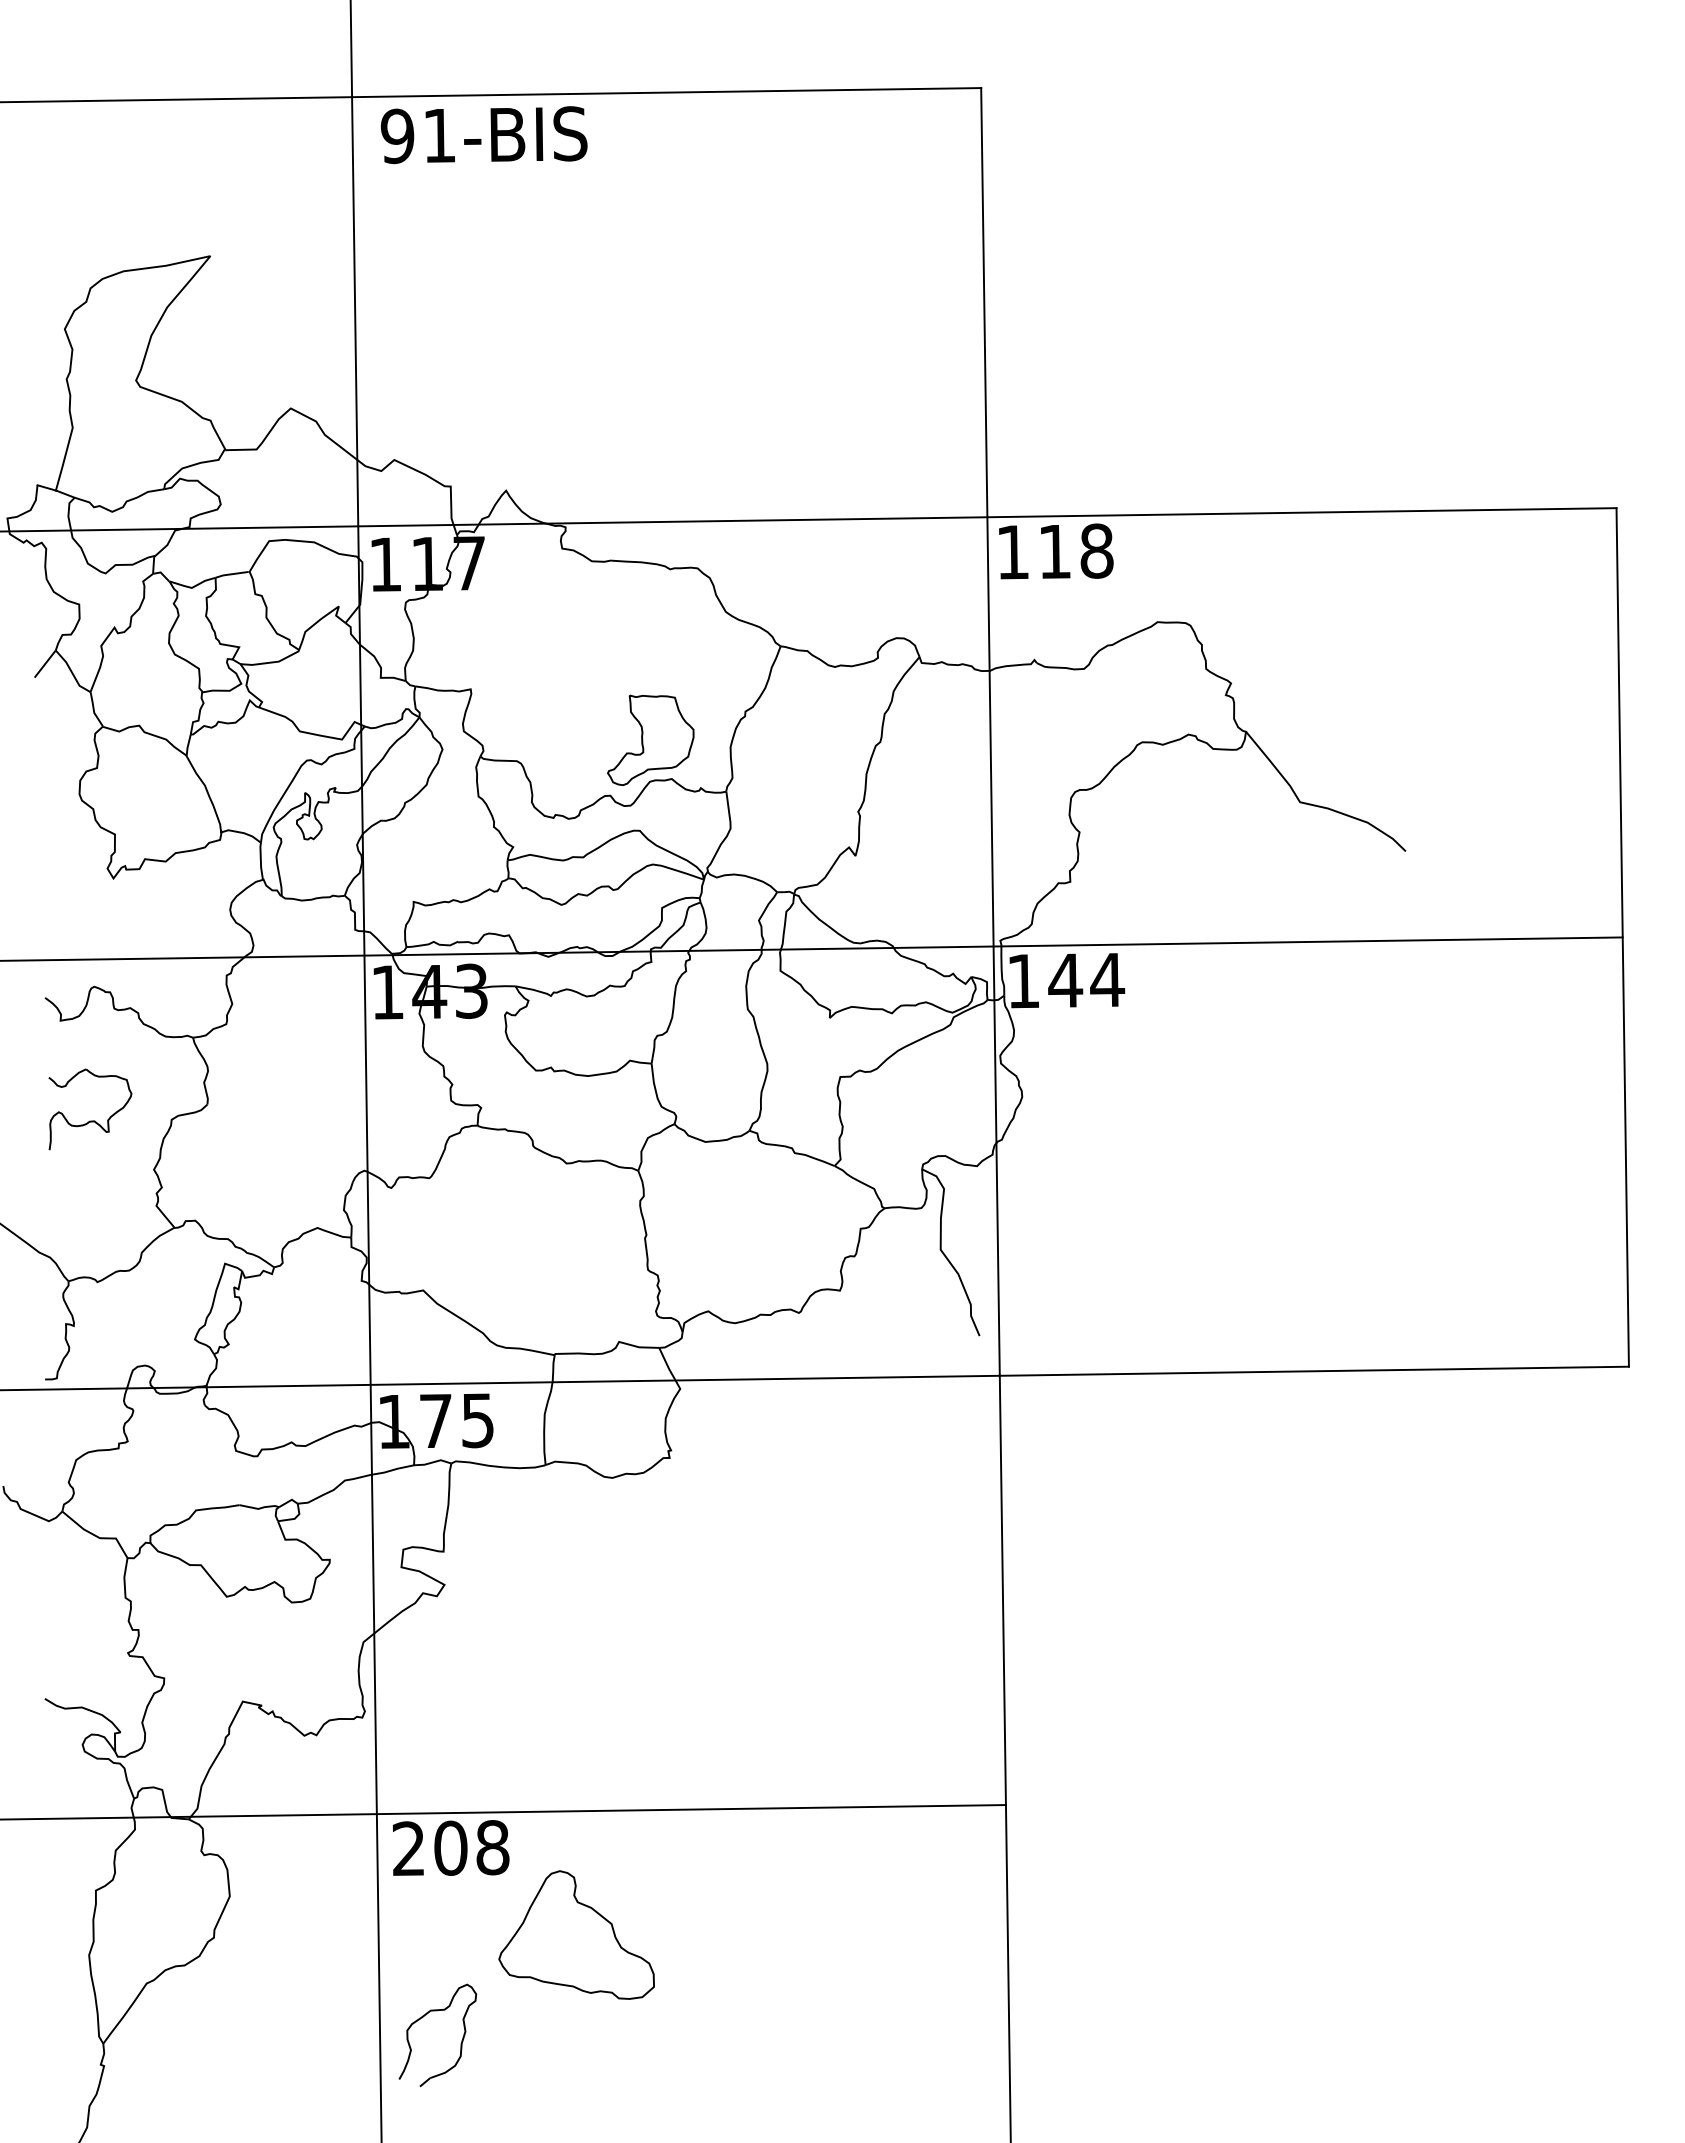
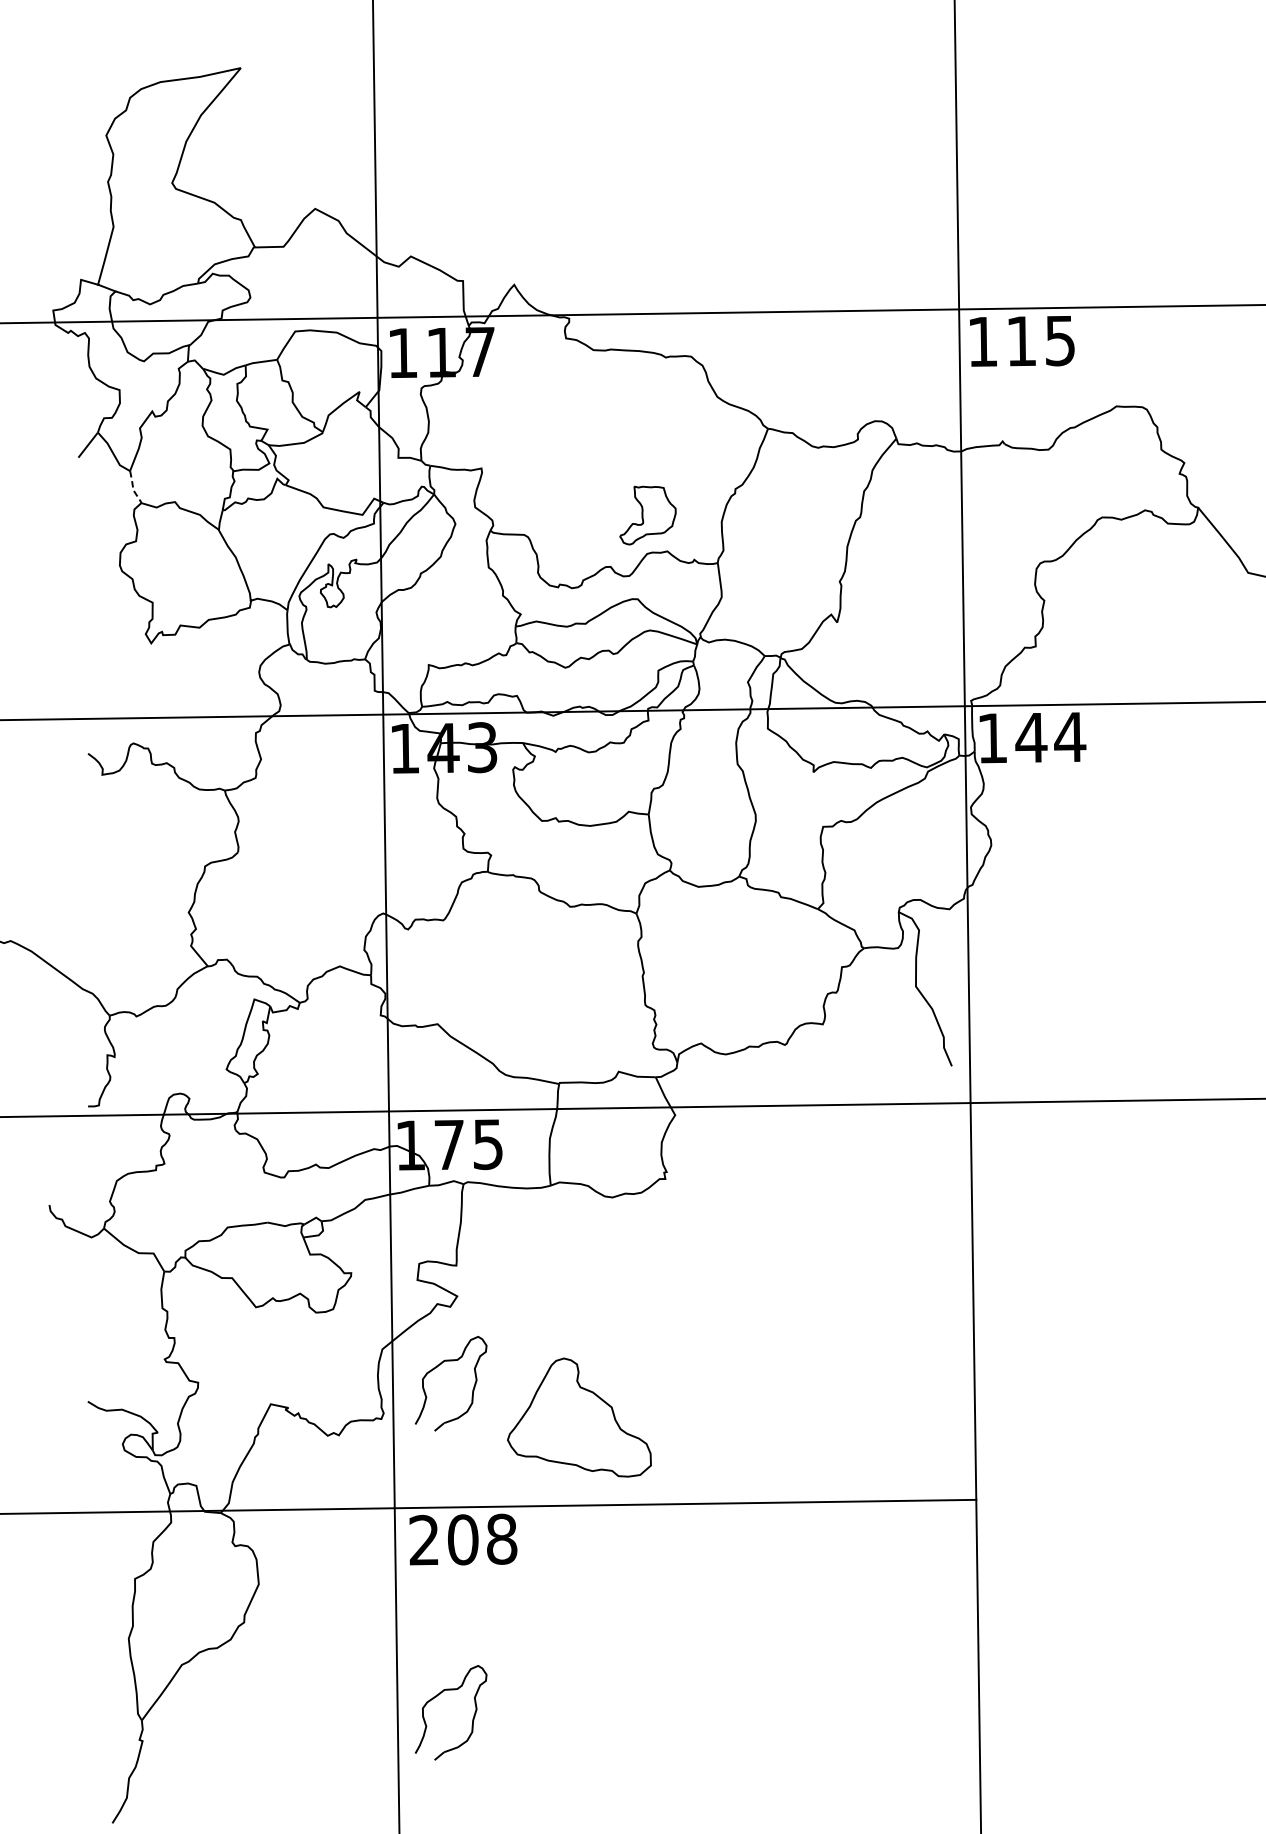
text: (1096, 550) -> (1059, 340), 118 -> 115
line: (93, 711) -> (132, 488), solid -> dashed
part: (650, 739) -> (647, 514), size x0.7
part: (90, 1120) -> (130, 867), removed
part: (422, 1662) -> (436, 1368), added
part: (576, 1934) -> (579, 1417), moved

